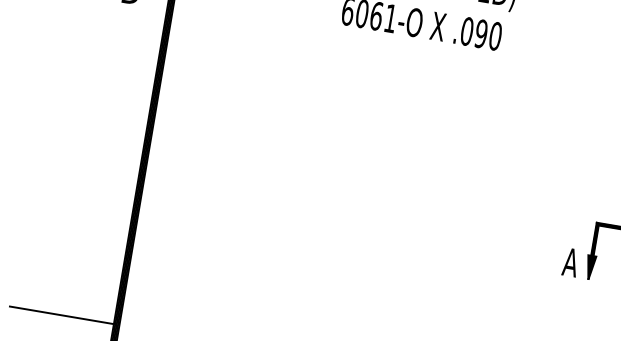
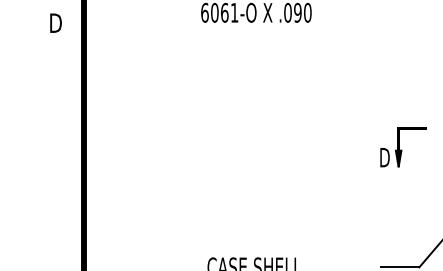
text: (570, 262) -> (384, 157), A -> D
line: (61, 314) -> (45, 251), removed

